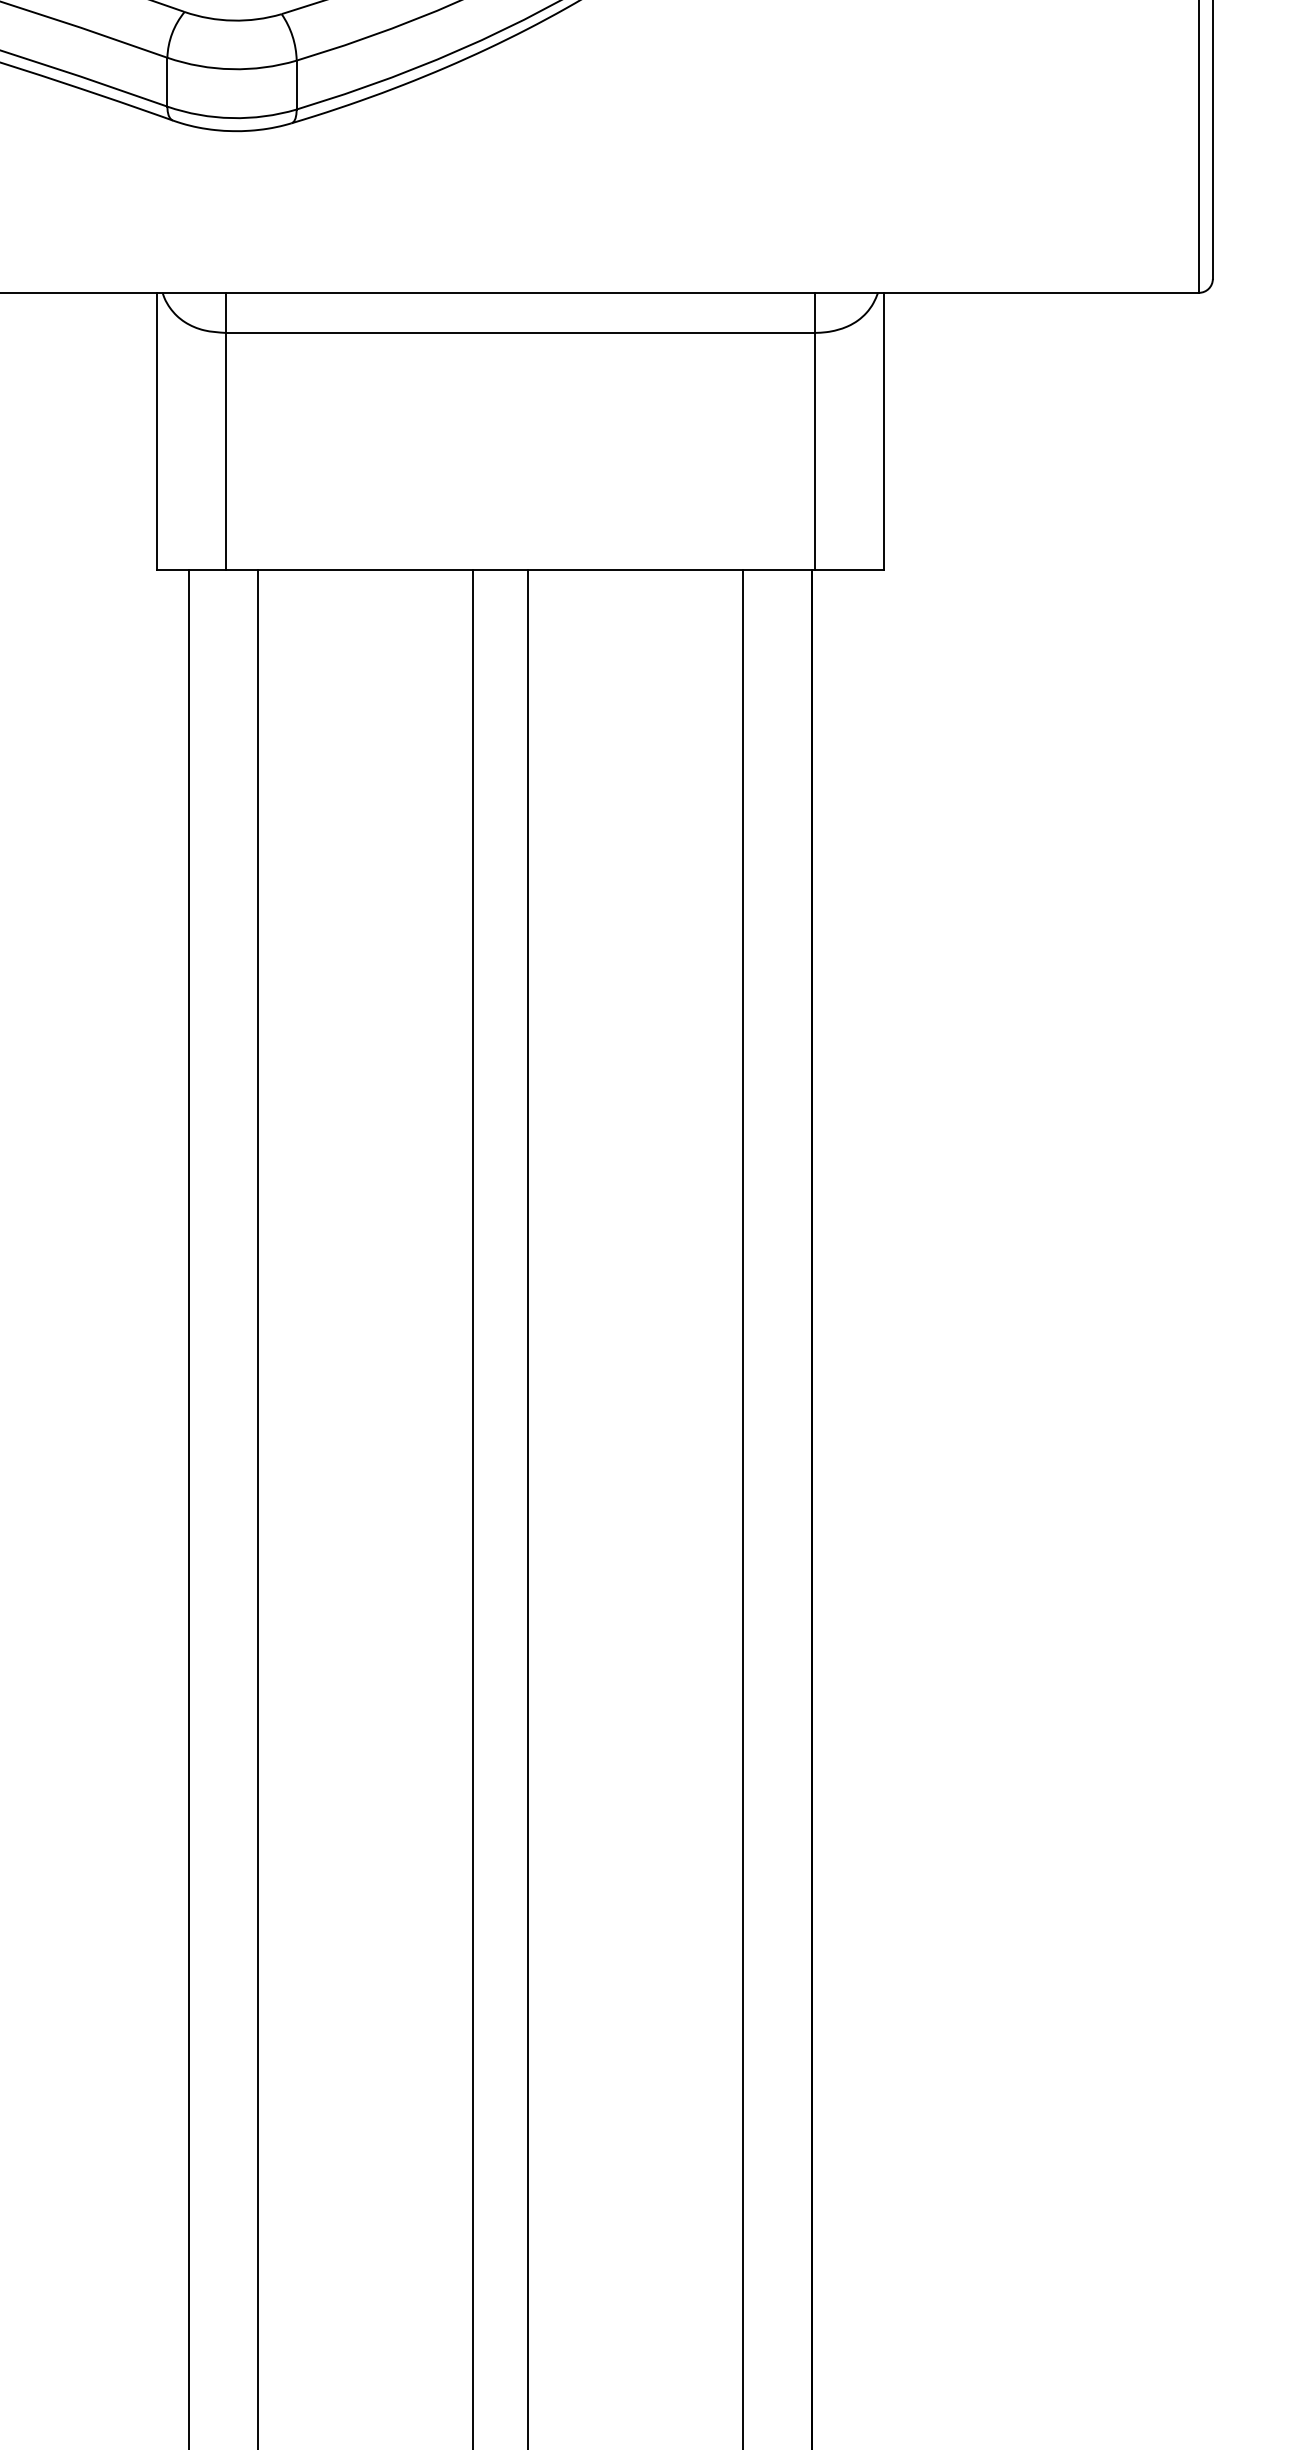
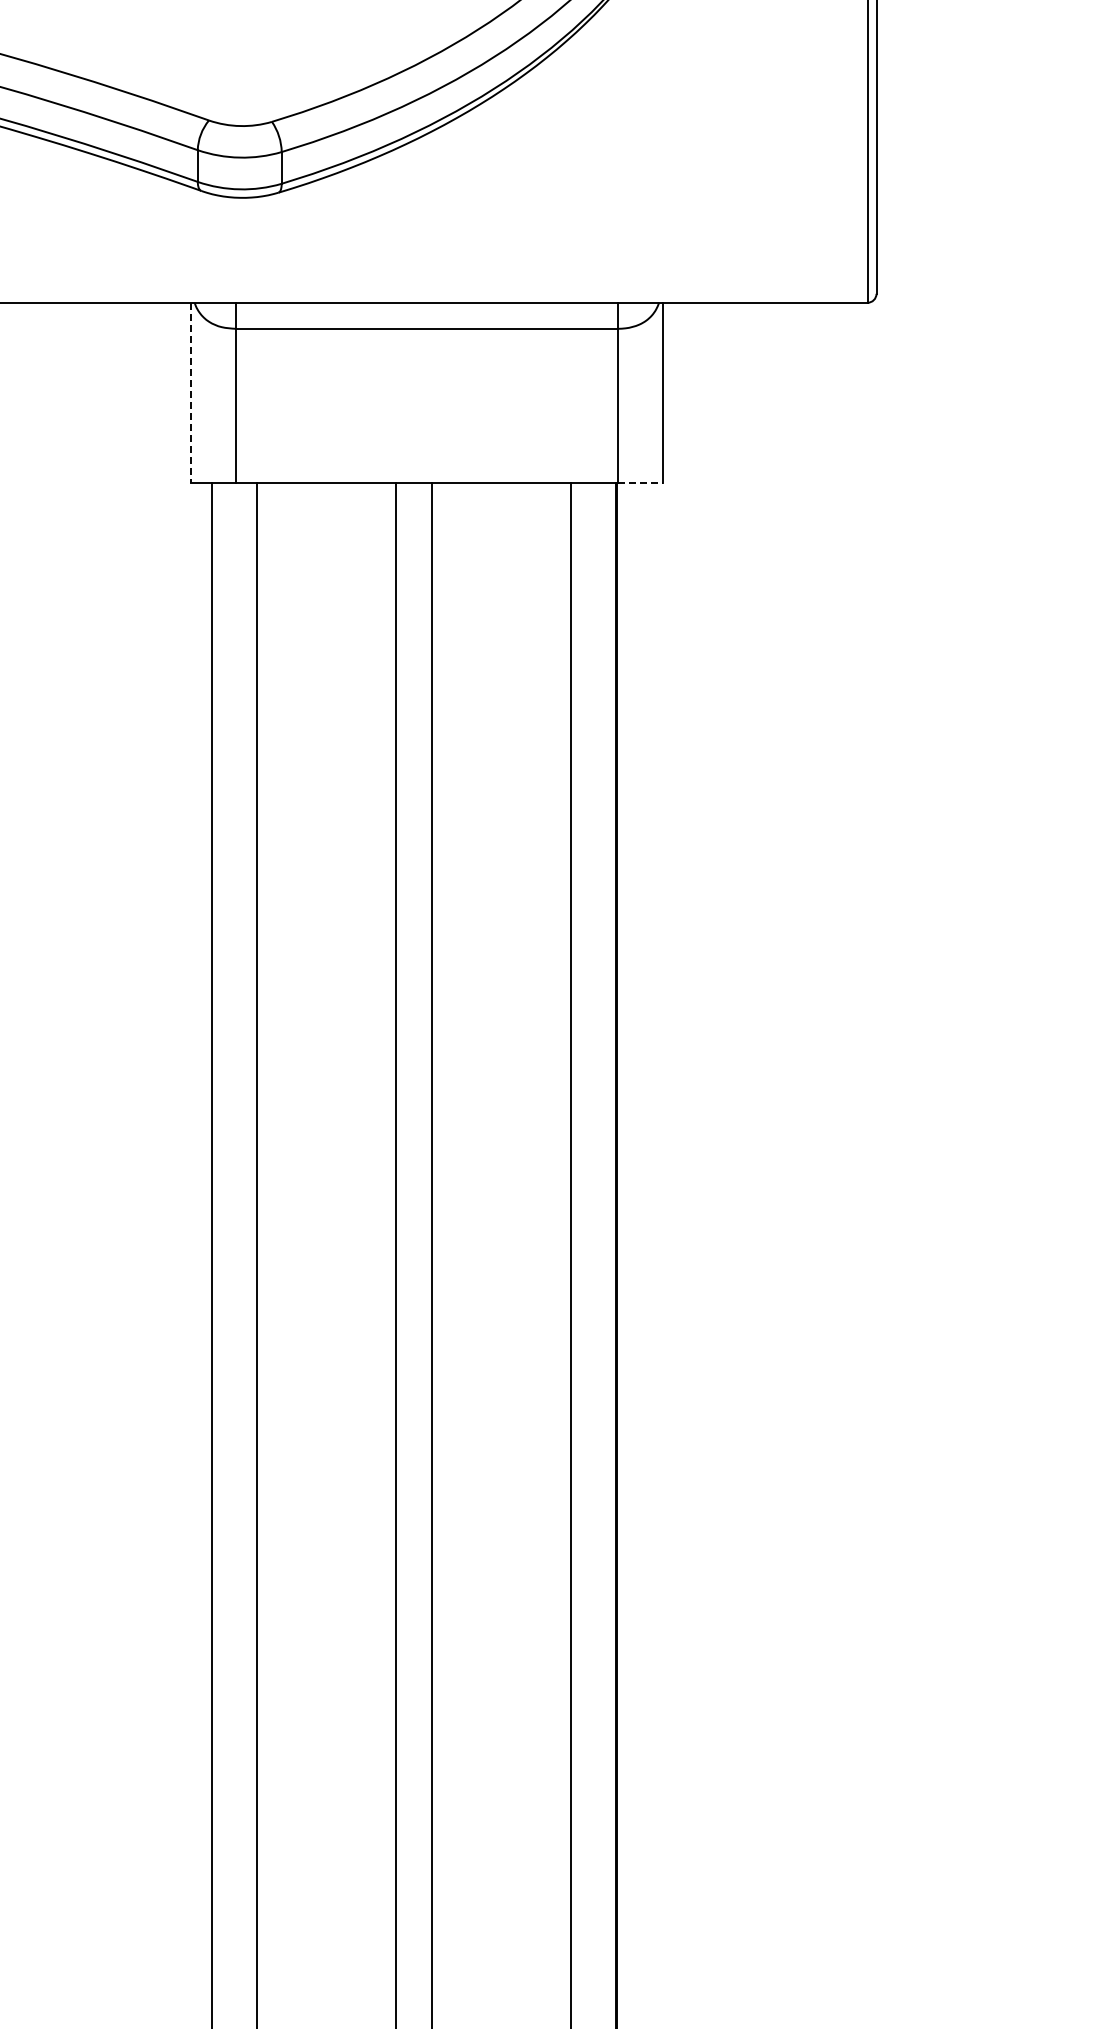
line: (156, 431) -> (190, 392), solid -> dashed
line: (849, 569) -> (640, 482), solid -> dashed

